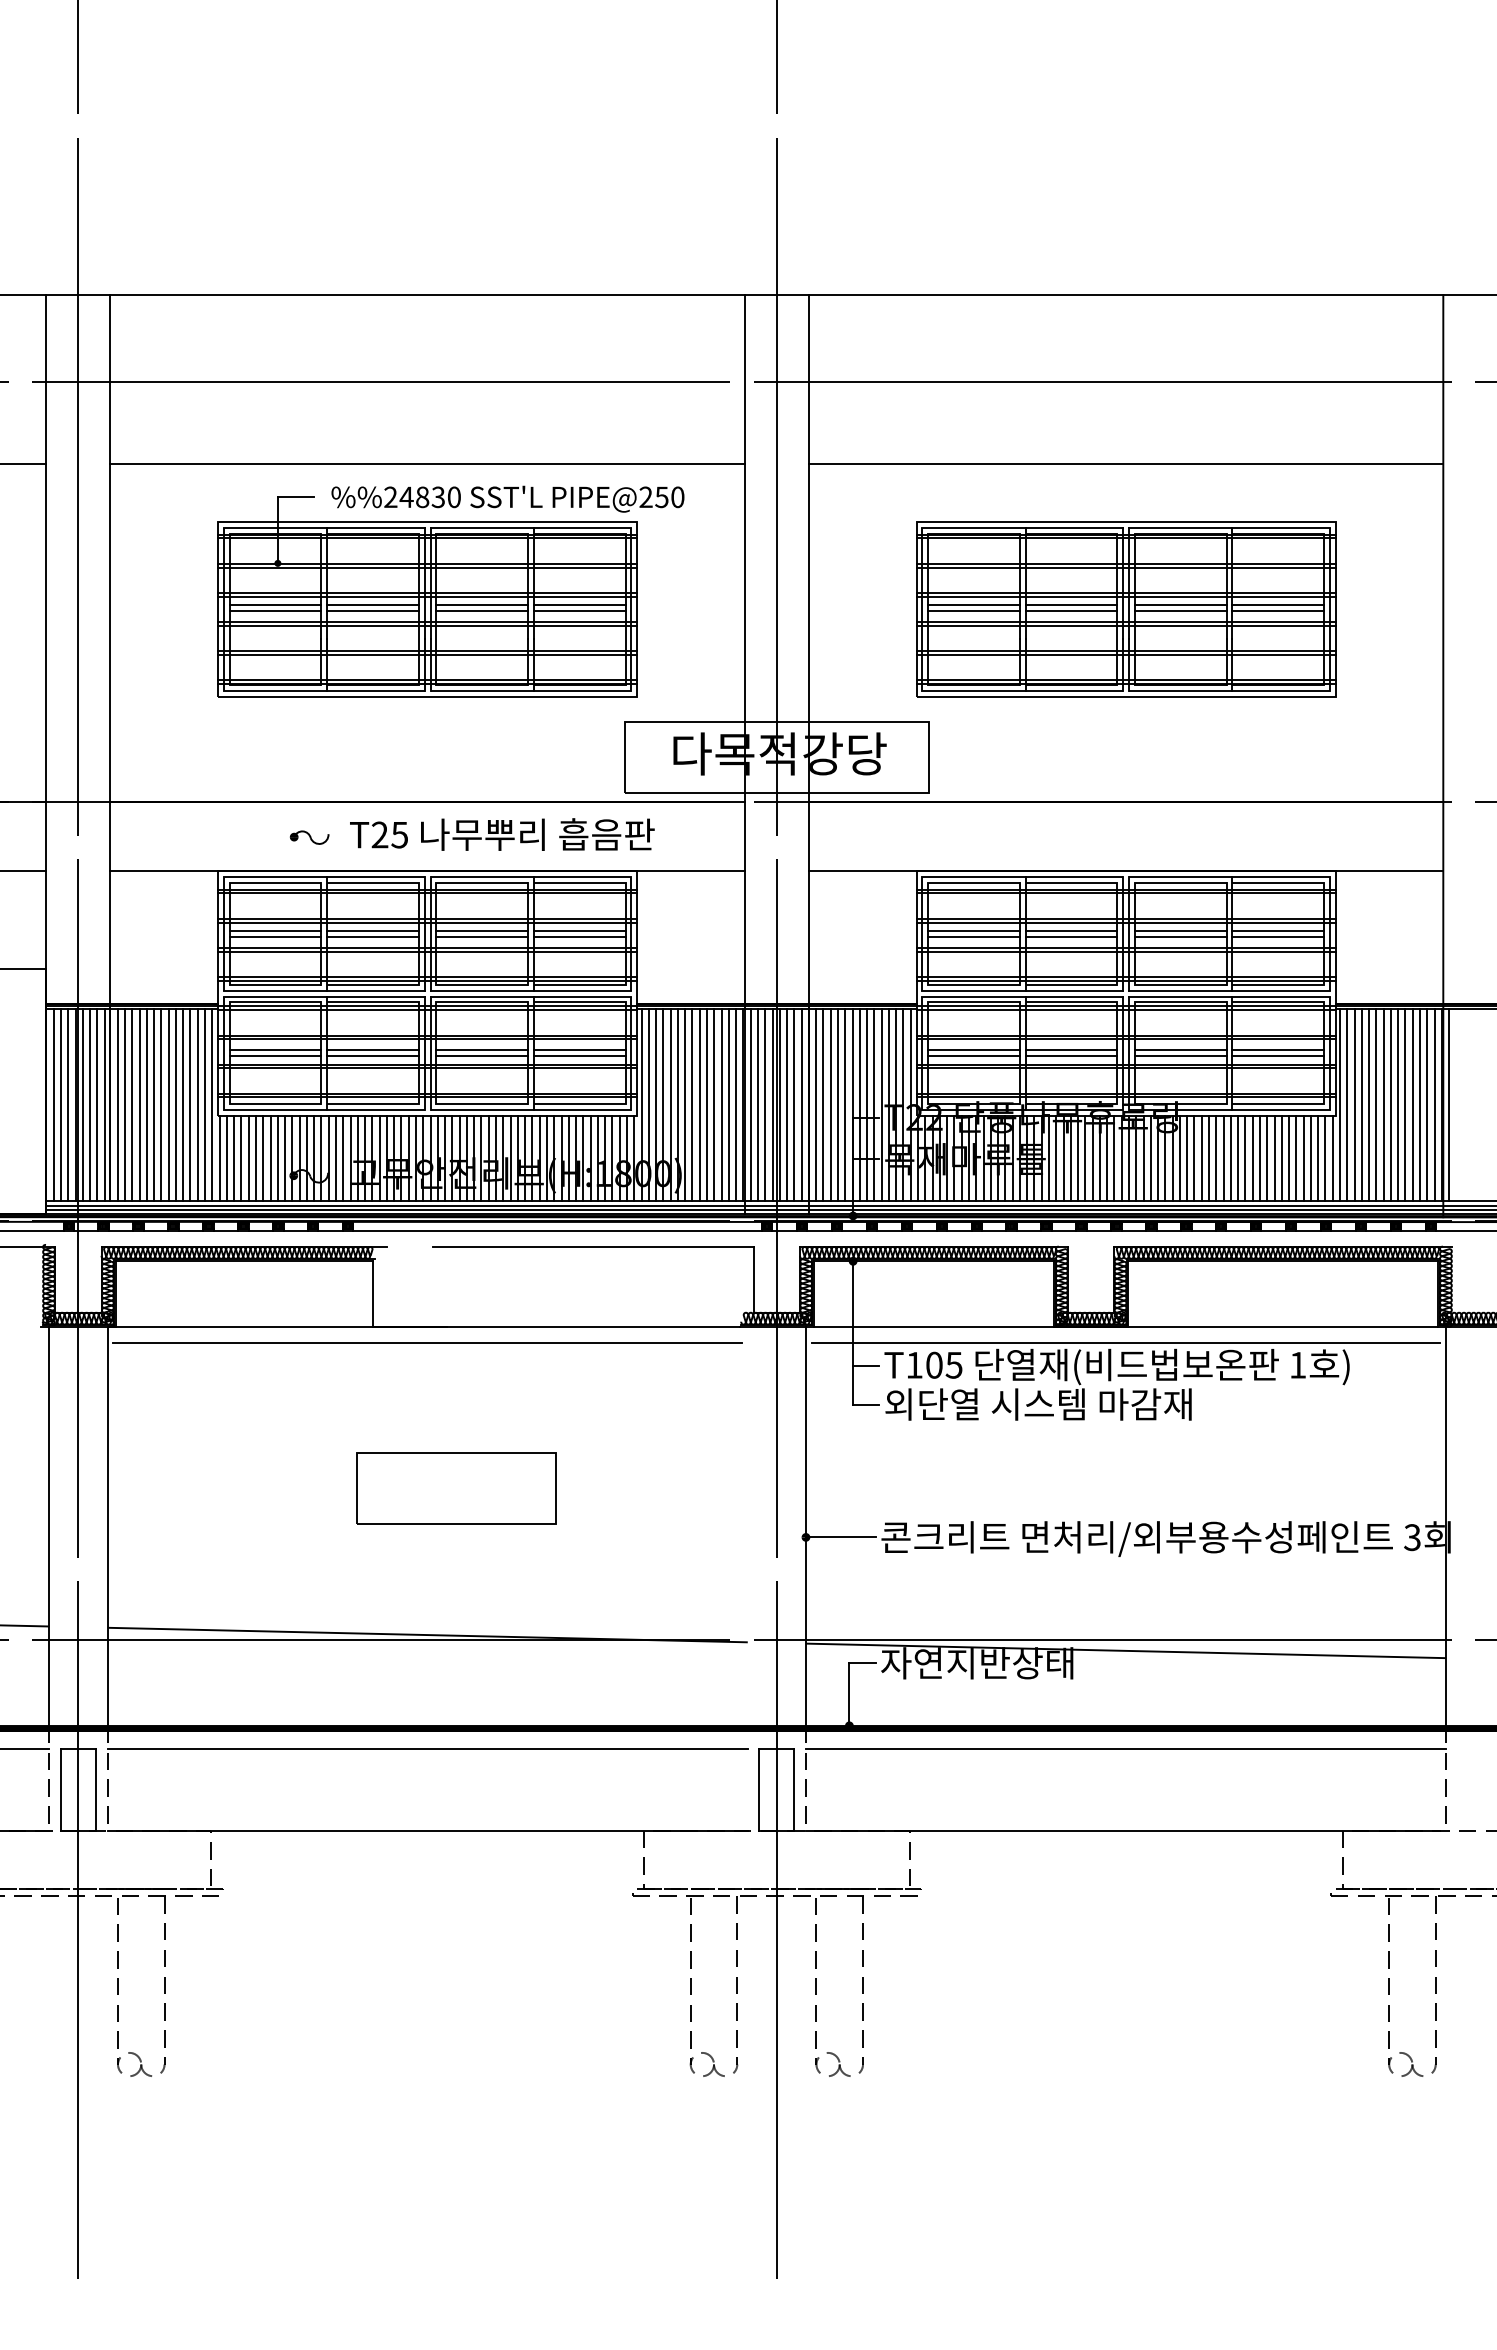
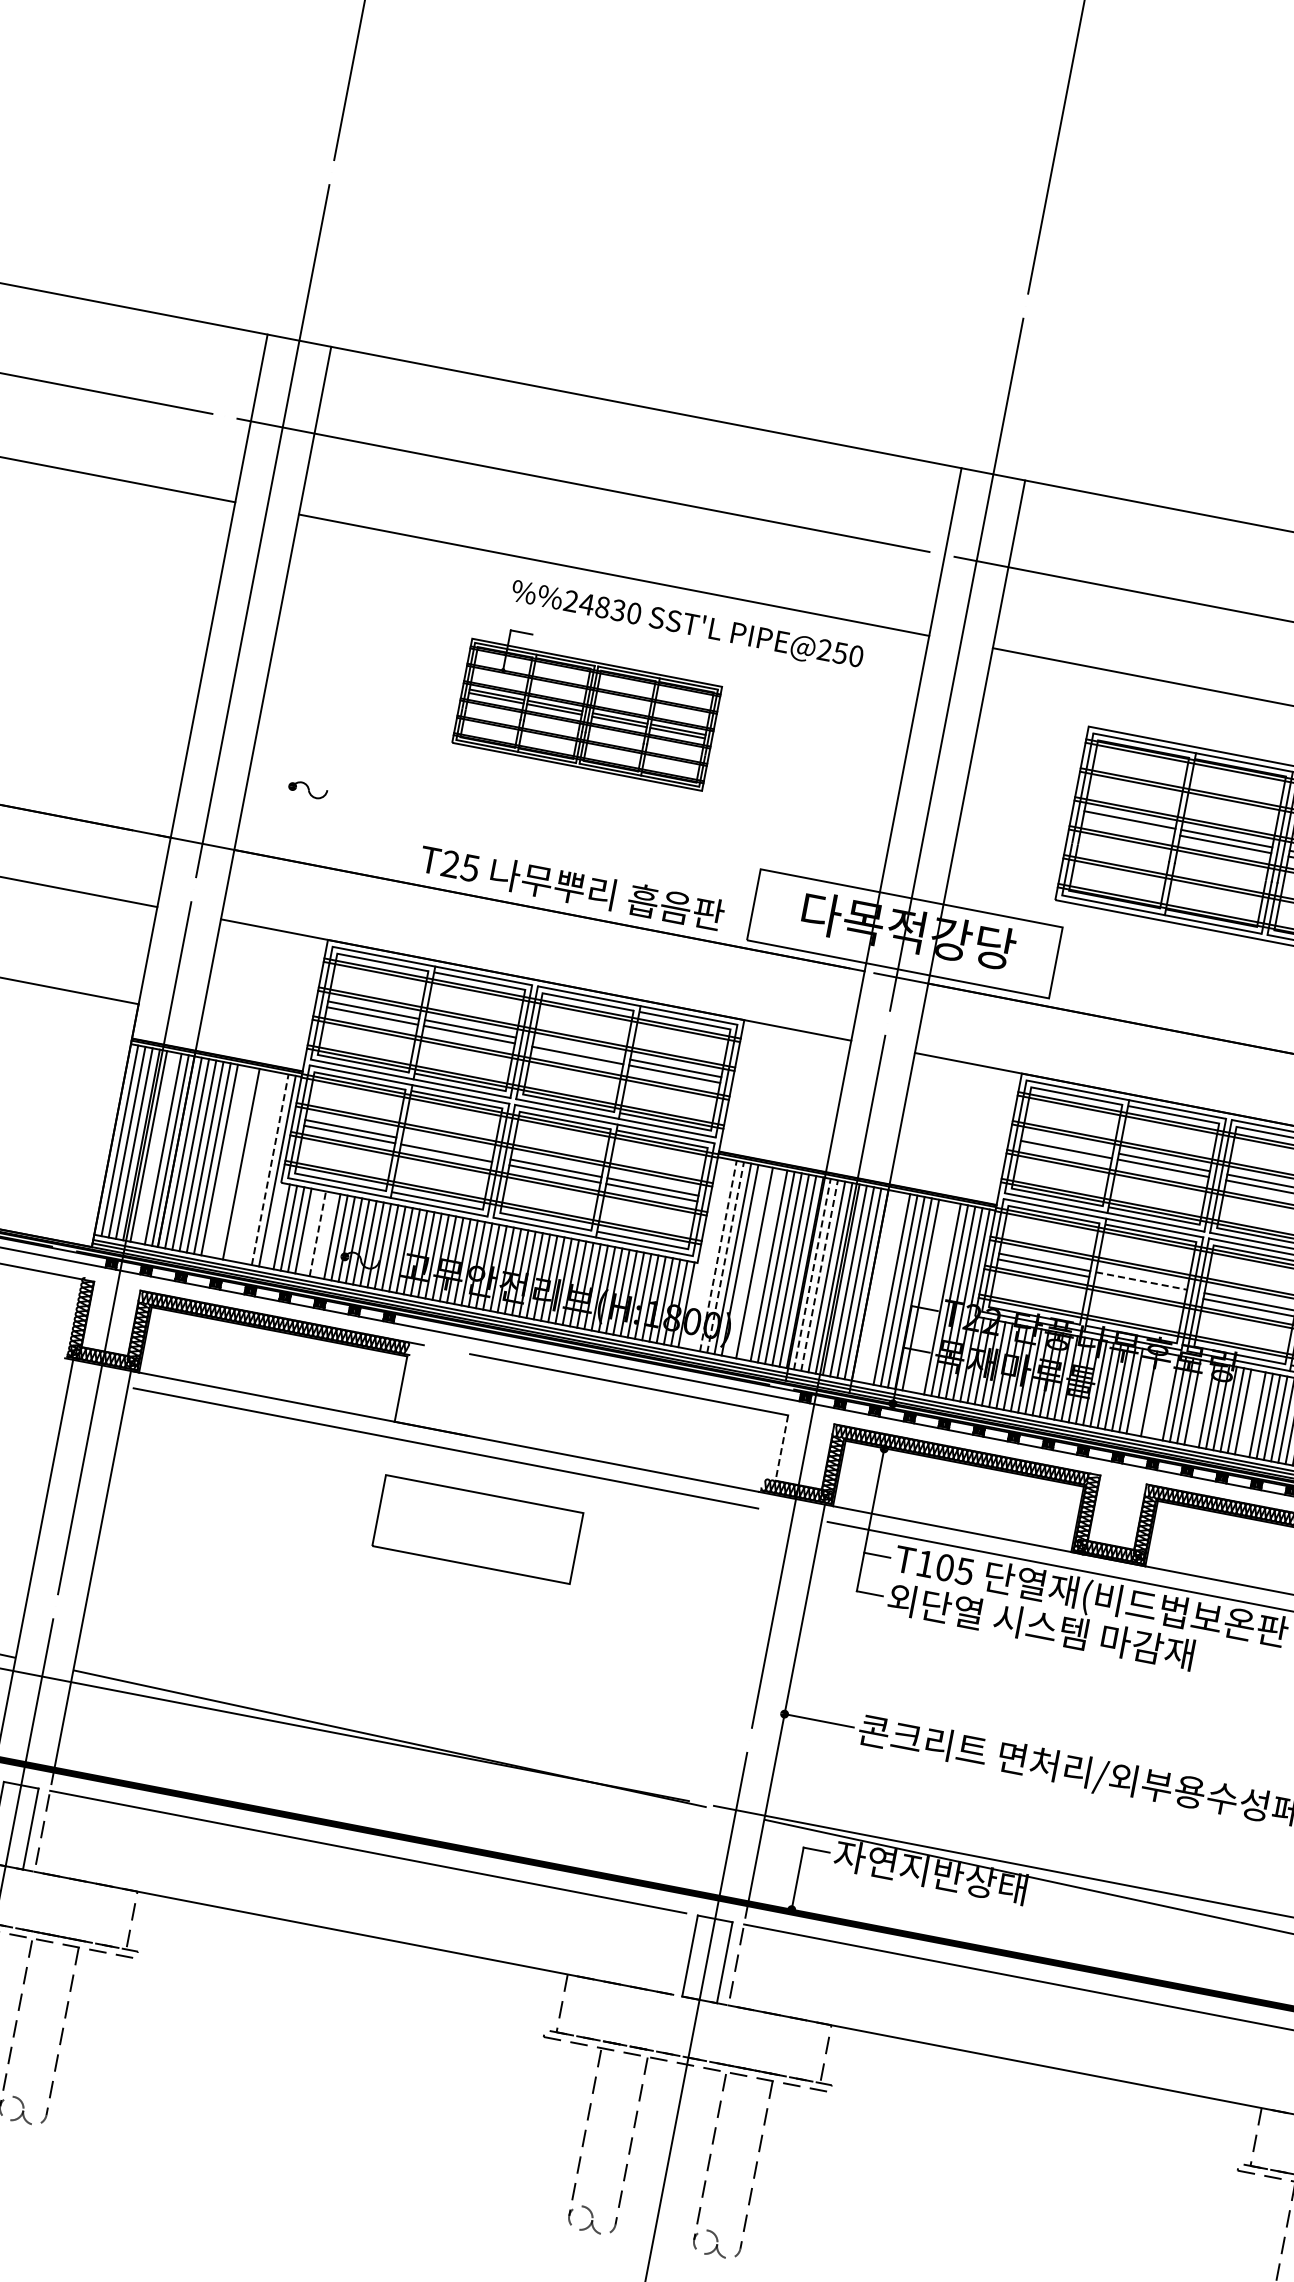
part: (427, 596) -> (588, 706), size x0.6
line: (973, 610) -> (1128, 825), removed
text: (502, 834) -> (572, 887), moved
part: (309, 837) -> (307, 789), moved
line: (482, 931) -> (579, 1050), removed
line: (973, 931) -> (1066, 1144), removed
line: (372, 1050) -> (447, 1147), removed
line: (1071, 1050) -> (1141, 1281), solid -> dashed
line: (1071, 1056) -> (1140, 1287), removed
line: (90, 1105) -> (156, 1148), removed
line: (161, 1105) -> (226, 1161), removed
line: (168, 1105) -> (233, 1163), removed
line: (183, 1105) -> (248, 1165), removed
line: (190, 1105) -> (255, 1167), removed
line: (197, 1105) -> (262, 1168), removed
line: (205, 1105) -> (270, 1170), solid -> dashed
line: (641, 1105) -> (703, 1253), removed
line: (648, 1105) -> (710, 1254), removed
line: (656, 1105) -> (718, 1256), solid -> dashed
line: (663, 1105) -> (725, 1257), solid -> dashed
line: (685, 1105) -> (747, 1261), removed
line: (699, 1105) -> (761, 1264), removed
line: (750, 1105) -> (812, 1274), solid -> dashed
line: (757, 1105) -> (819, 1275), solid -> dashed
line: (816, 1105) -> (877, 1287), removed
line: (823, 1105) -> (884, 1288), removed
line: (867, 1105) -> (928, 1296), removed
line: (874, 1105) -> (935, 1298), removed
line: (219, 1158) -> (274, 1225), removed
line: (255, 1158) -> (310, 1232), removed
line: (263, 1158) -> (318, 1233), solid -> dashed
line: (270, 1158) -> (325, 1235), removed
line: (1092, 1158) -> (1141, 1392), removed
line: (1107, 1158) -> (1156, 1395), removed
line: (1114, 1158) -> (1163, 1396), removed
line: (1150, 1158) -> (1199, 1403), removed
line: (1201, 1158) -> (1250, 1413), removed
line: (753, 1279) -> (781, 1447), solid -> dashed
part: (456, 1488) -> (477, 1529), moved

